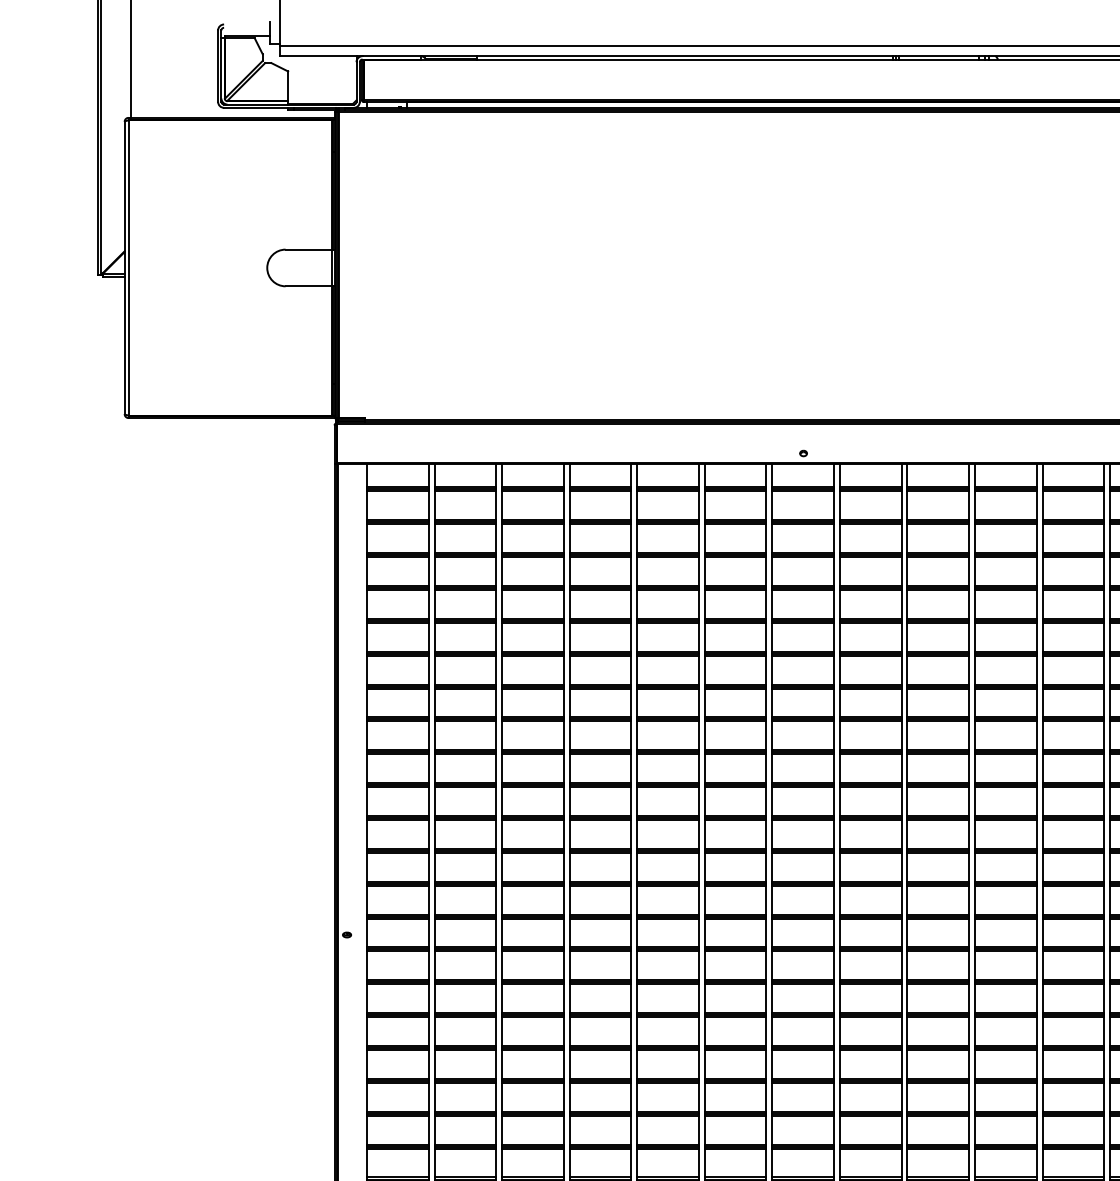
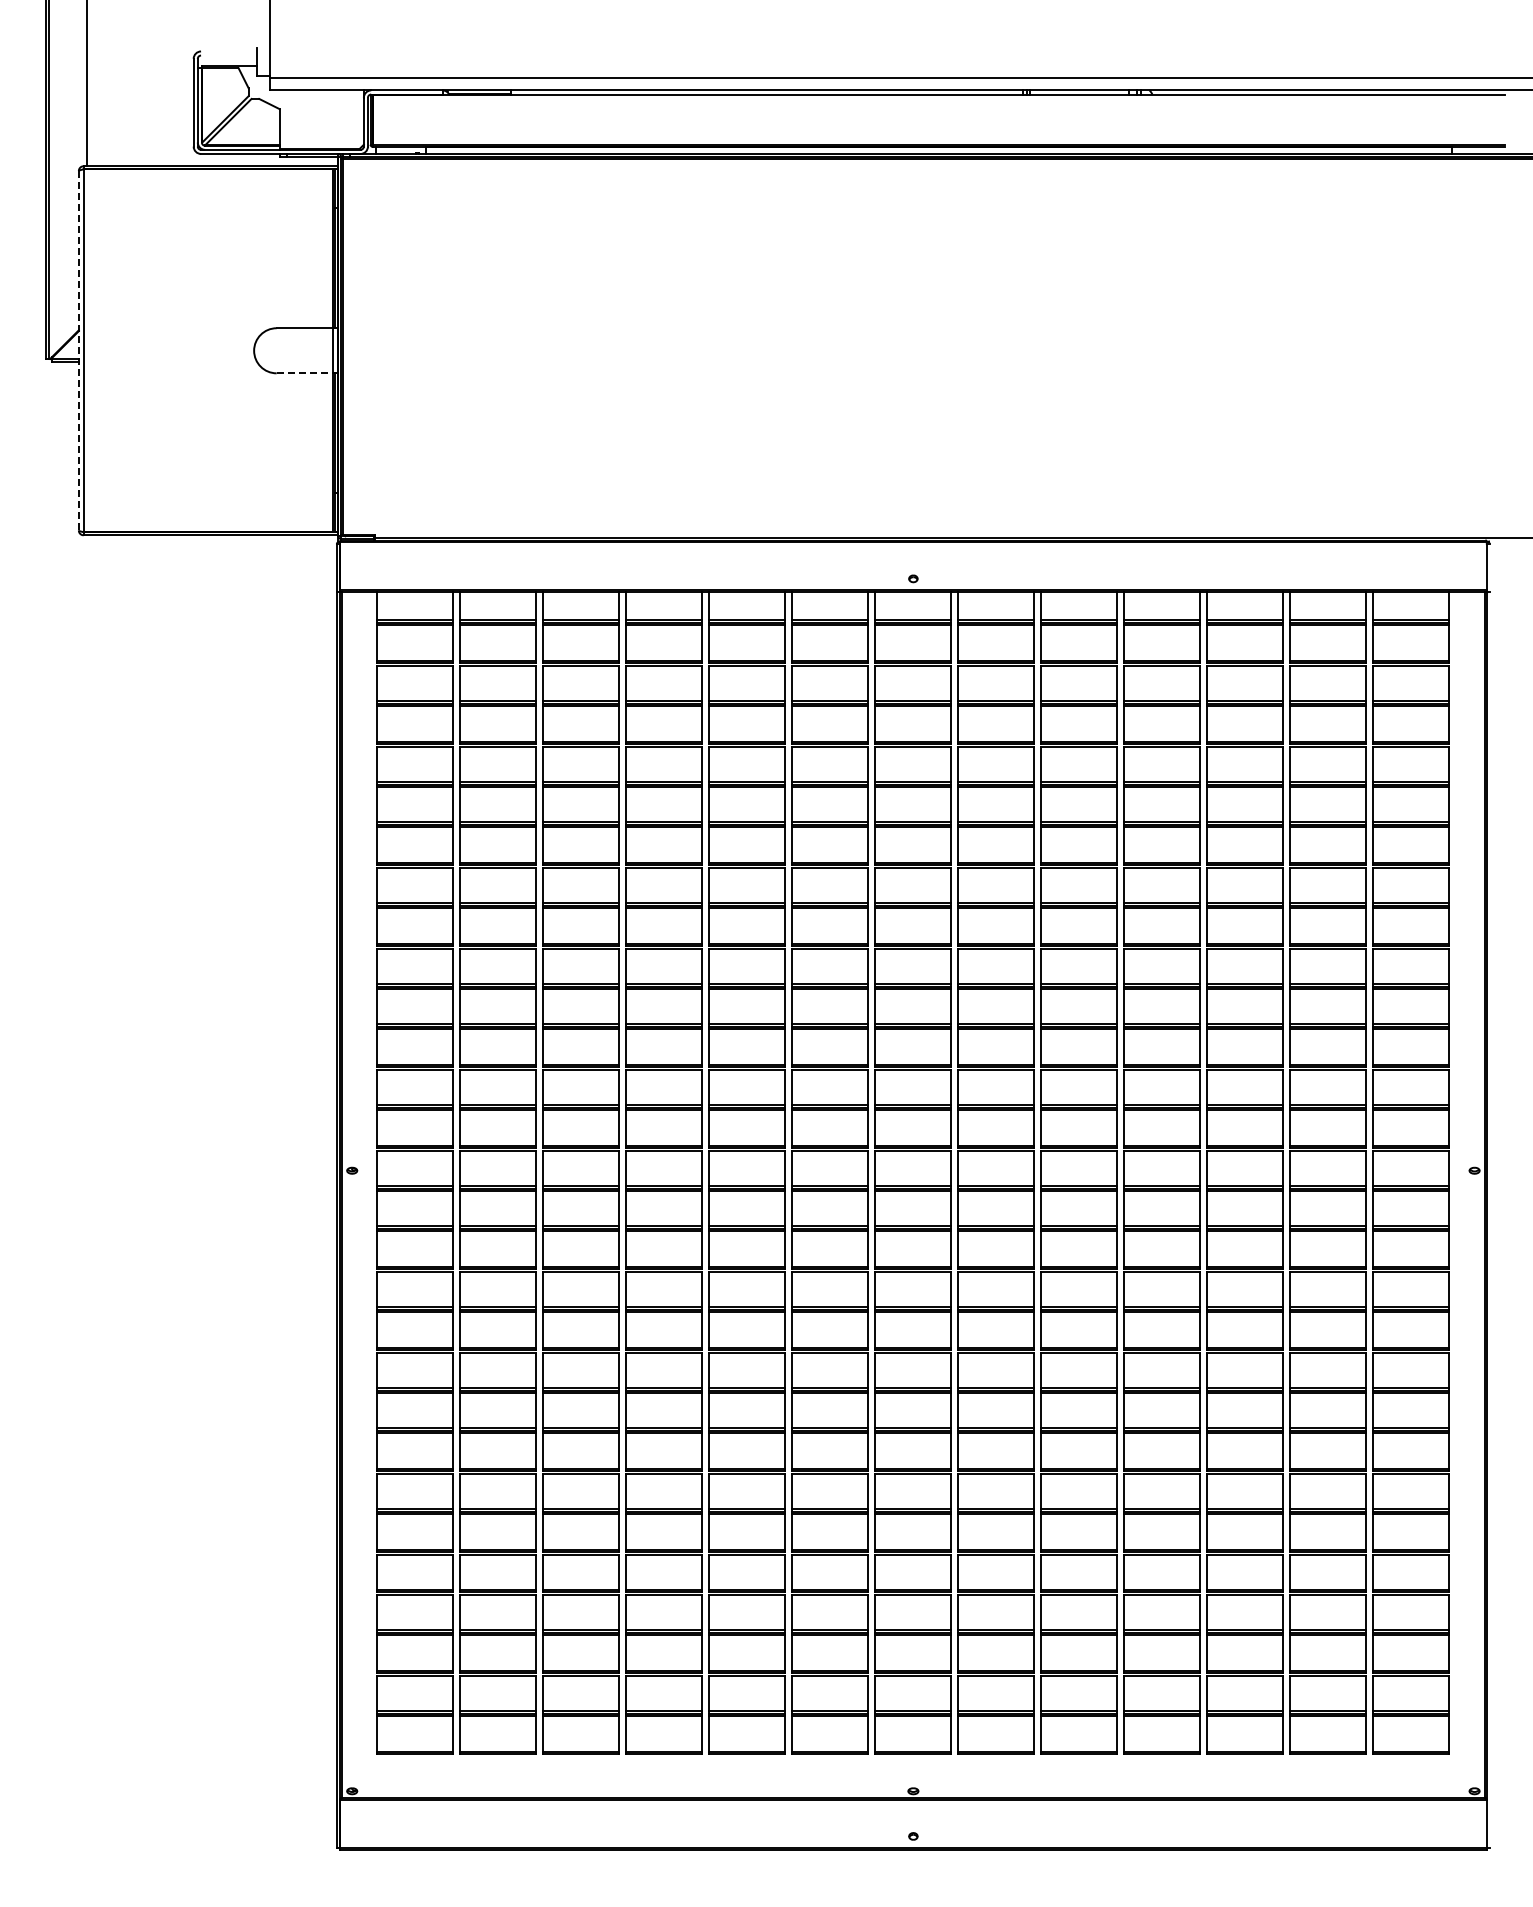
line: (124, 267) -> (78, 350), solid -> dashed
line: (309, 286) -> (305, 373), solid -> dashed

